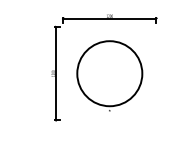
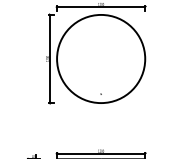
circle: (110, 73) -> (101, 58), size x1.43

